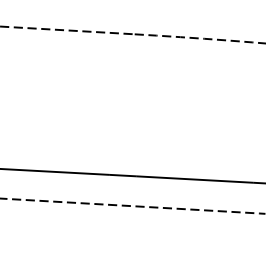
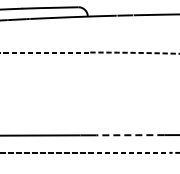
line: (195, 180) -> (130, 135), solid -> dashed

